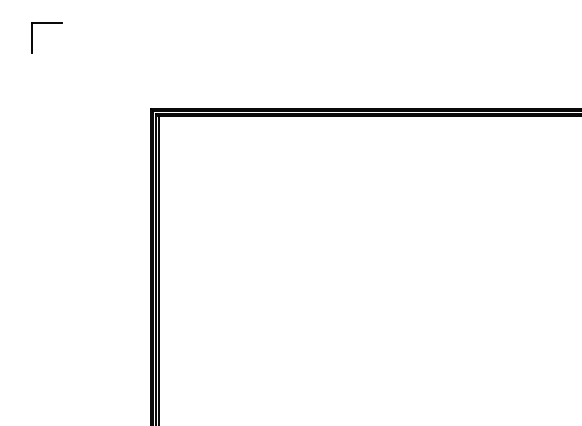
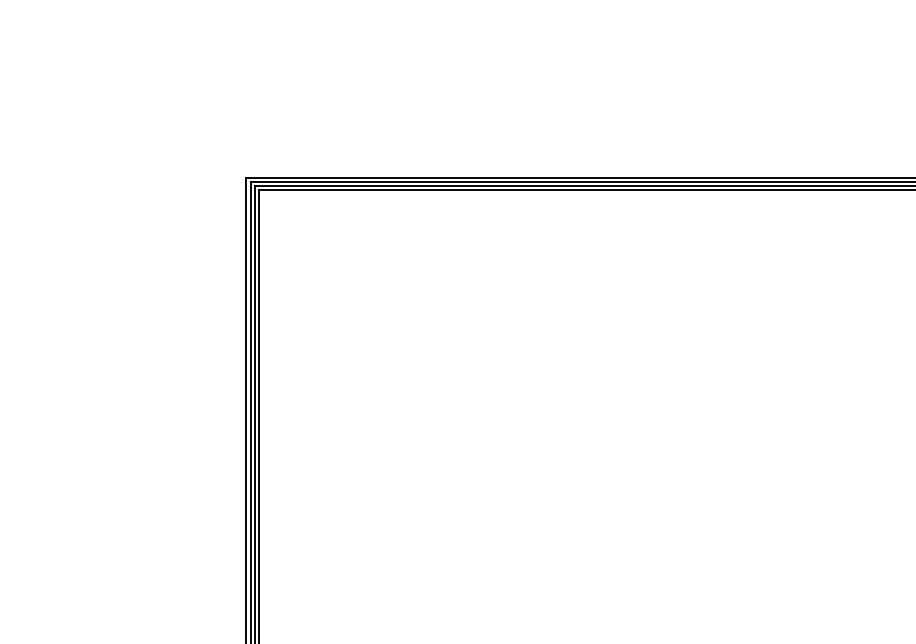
part: (46, 23) -> (70, 34), removed

